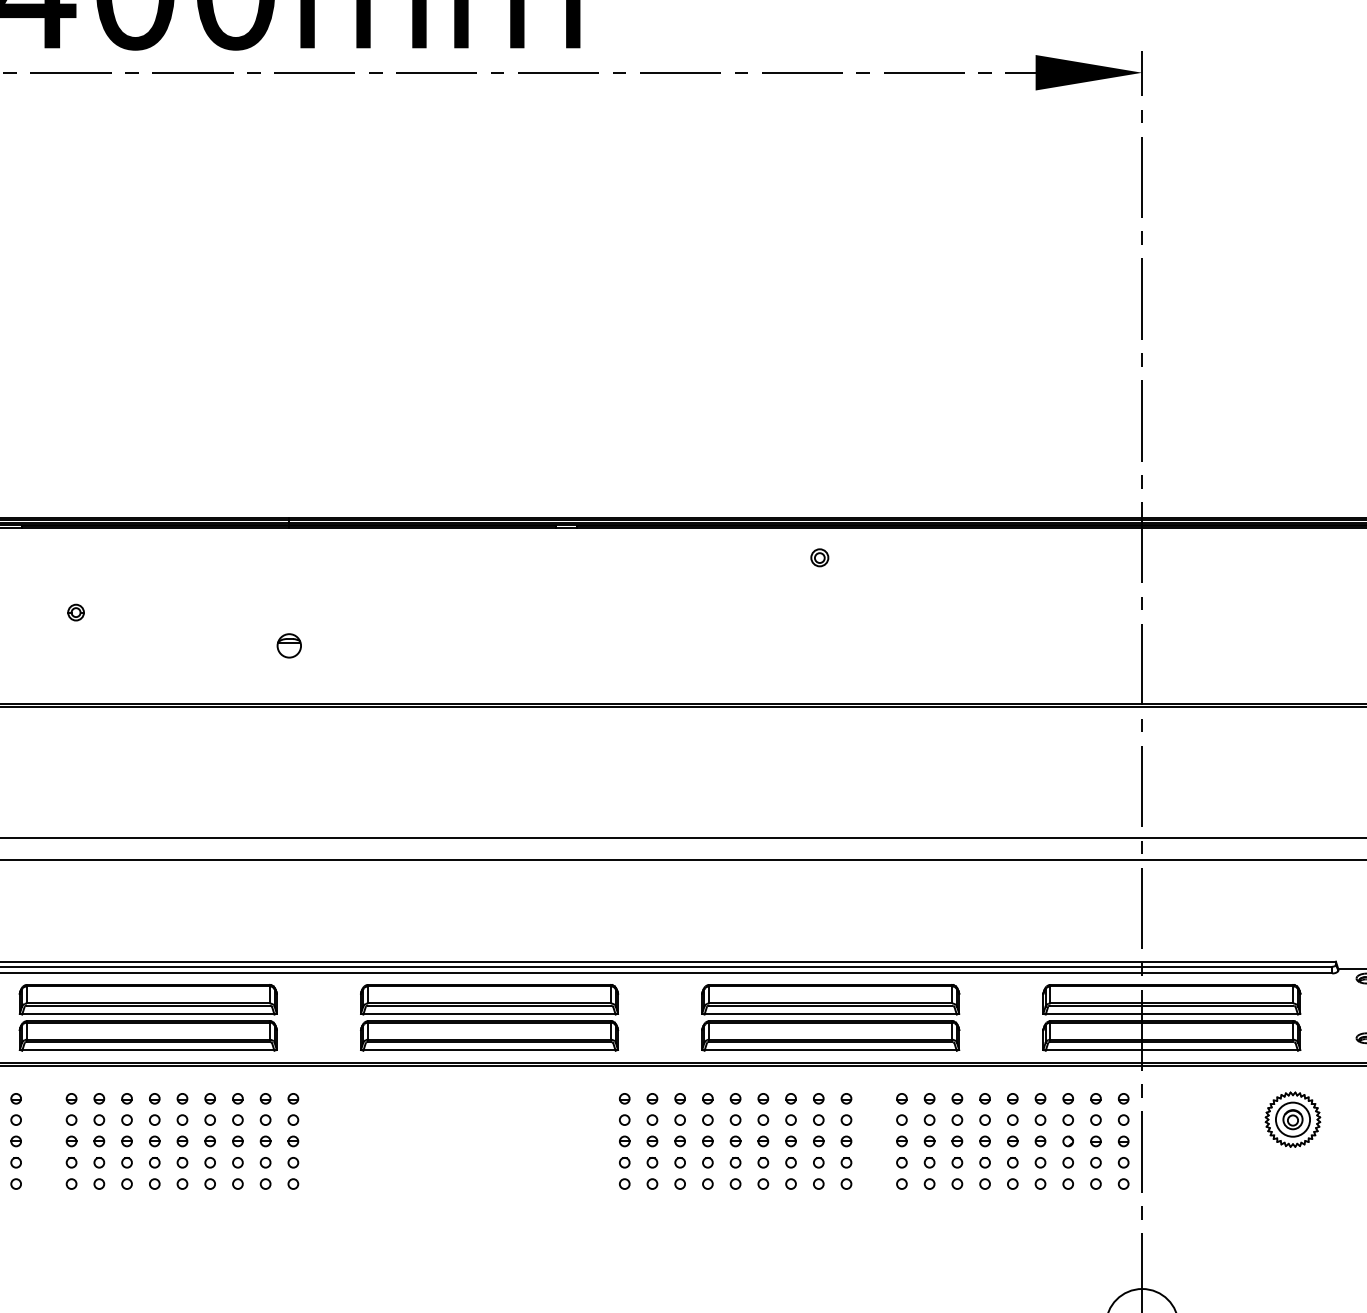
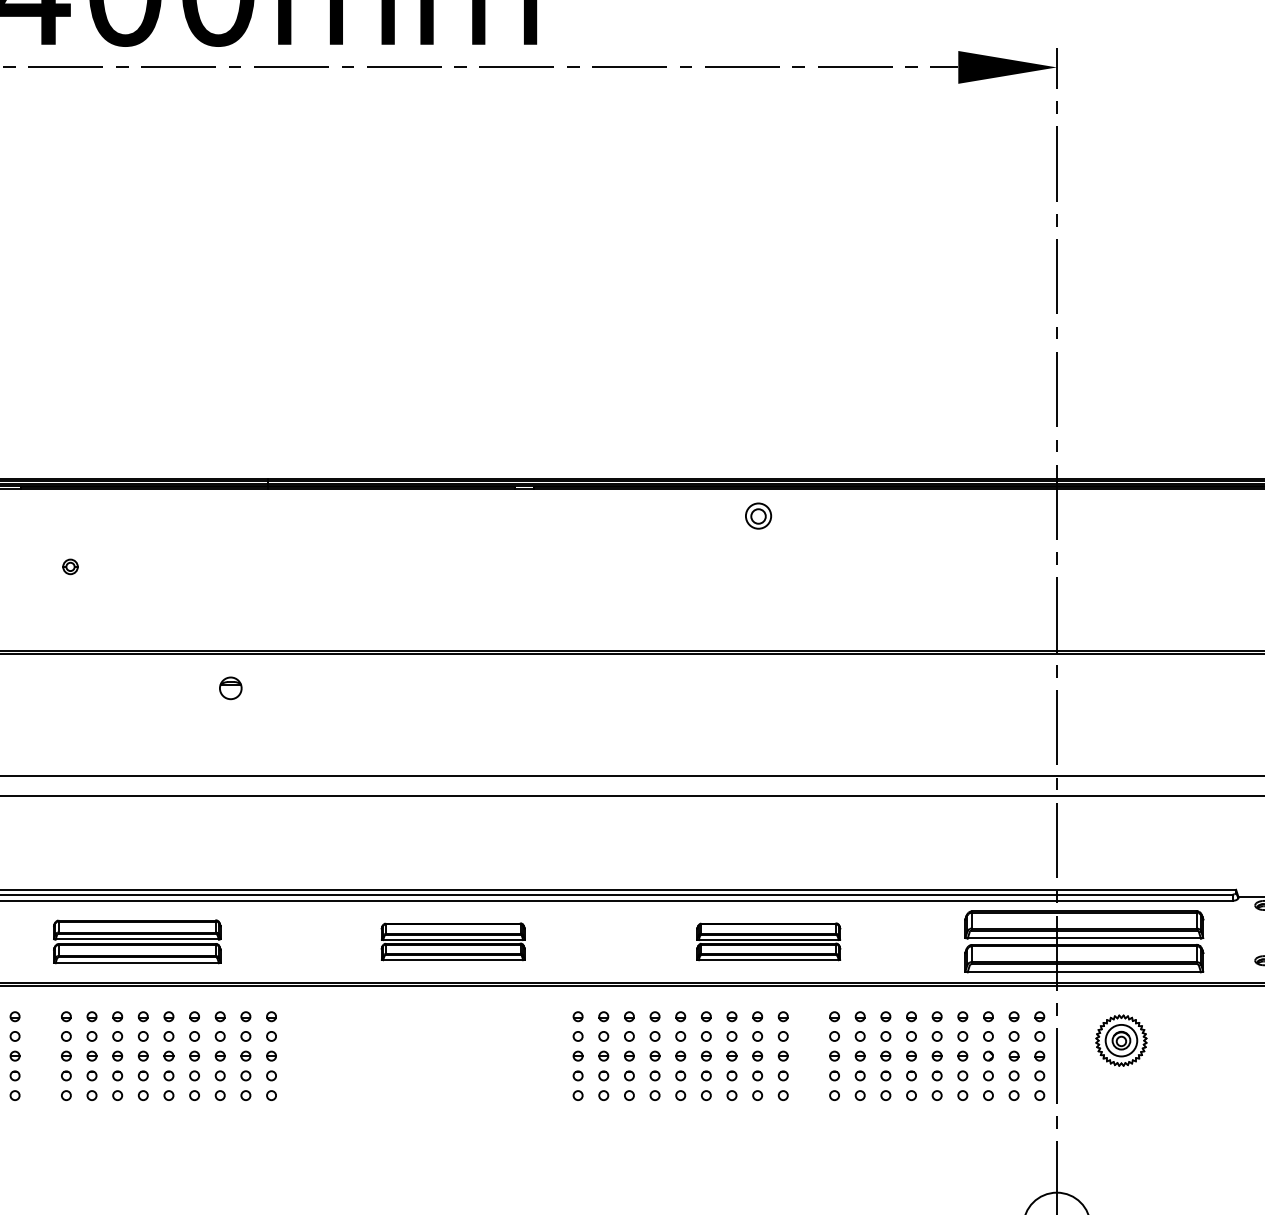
part: (819, 557) -> (758, 515), size x1.6
part: (288, 645) -> (230, 687), moved
part: (147, 1017) -> (136, 941), size x0.7
part: (489, 1017) -> (453, 941), size x0.6
part: (830, 1017) -> (768, 941), size x0.6
part: (1292, 1119) -> (1121, 1040), moved

